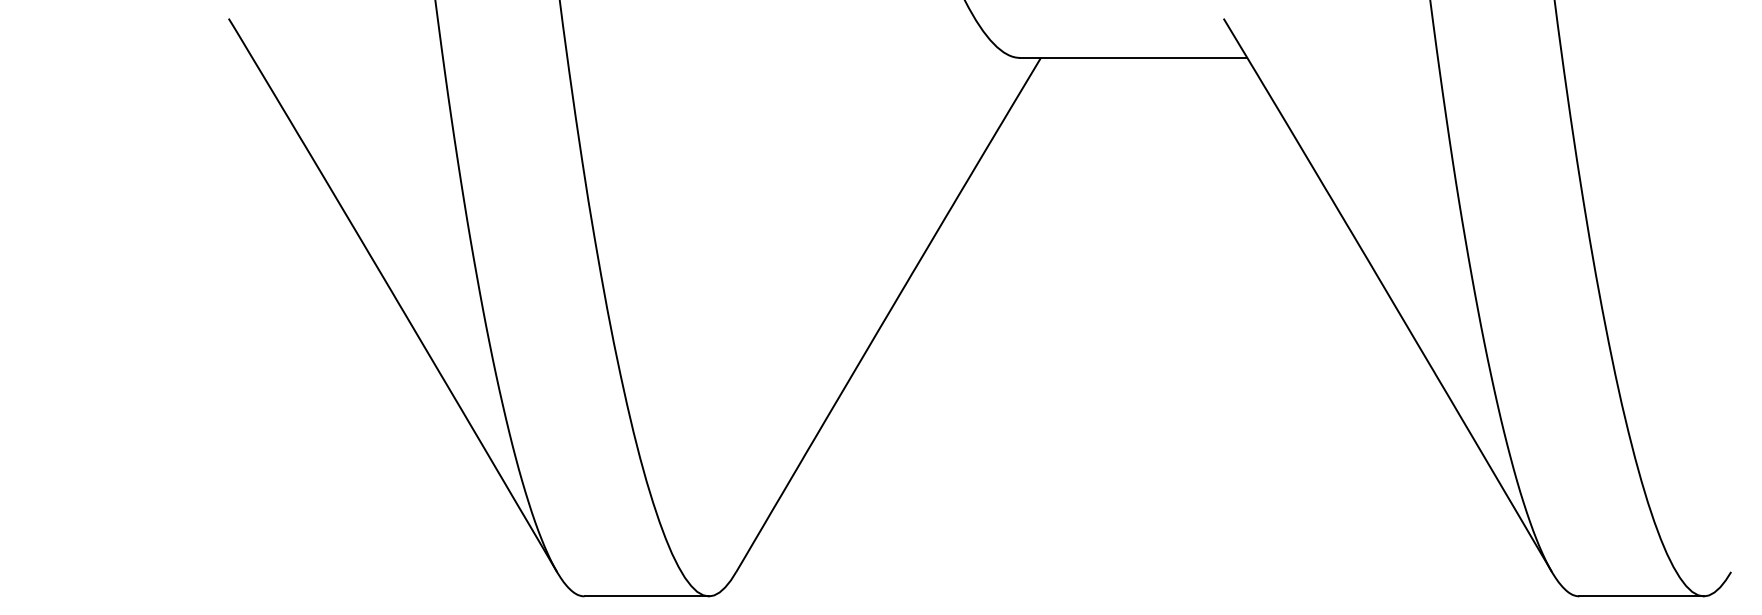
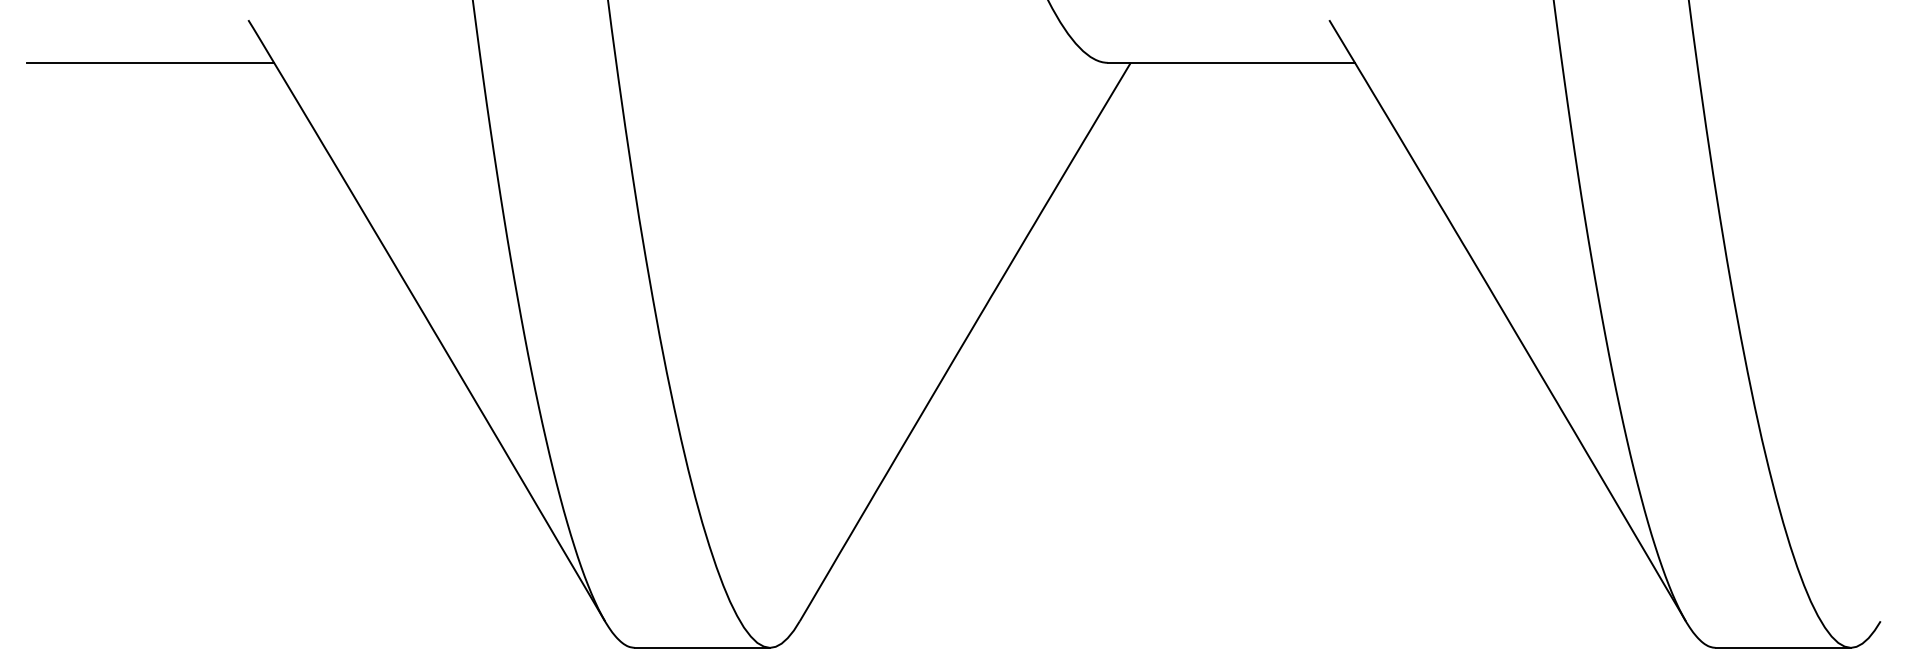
line: (138, 57) -> (150, 62), added

